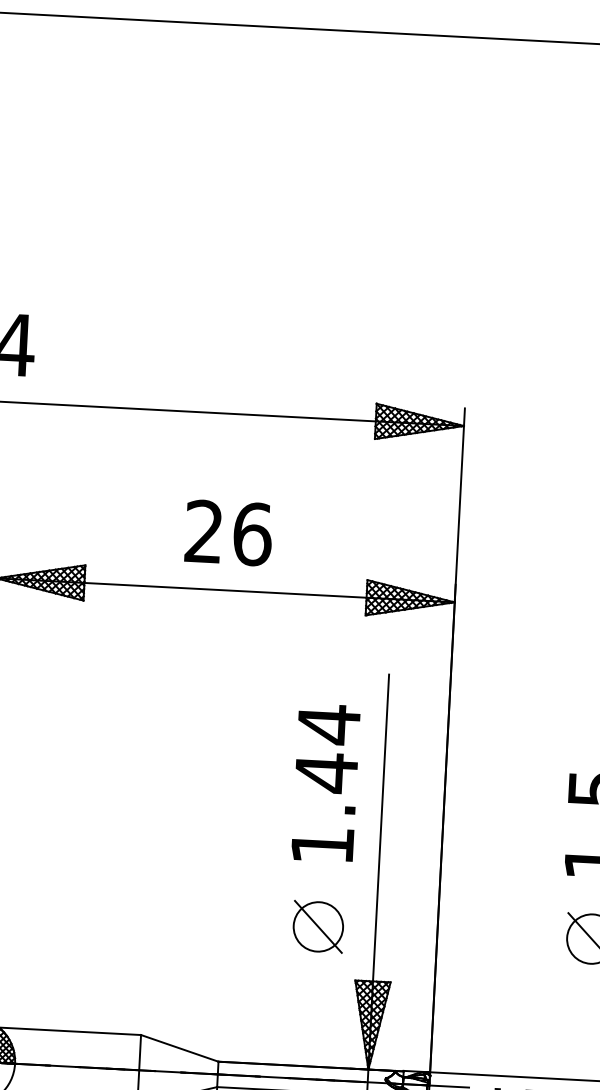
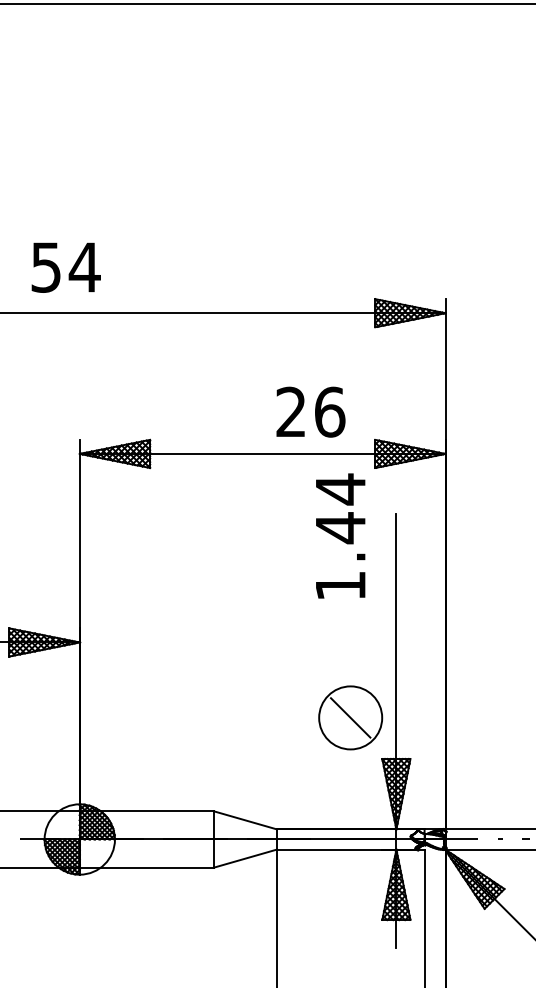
text: (228, 532) -> (310, 411), moved
text: (325, 782) -> (340, 535), moved
circle: (318, 926) -> (350, 717), size x1.6

